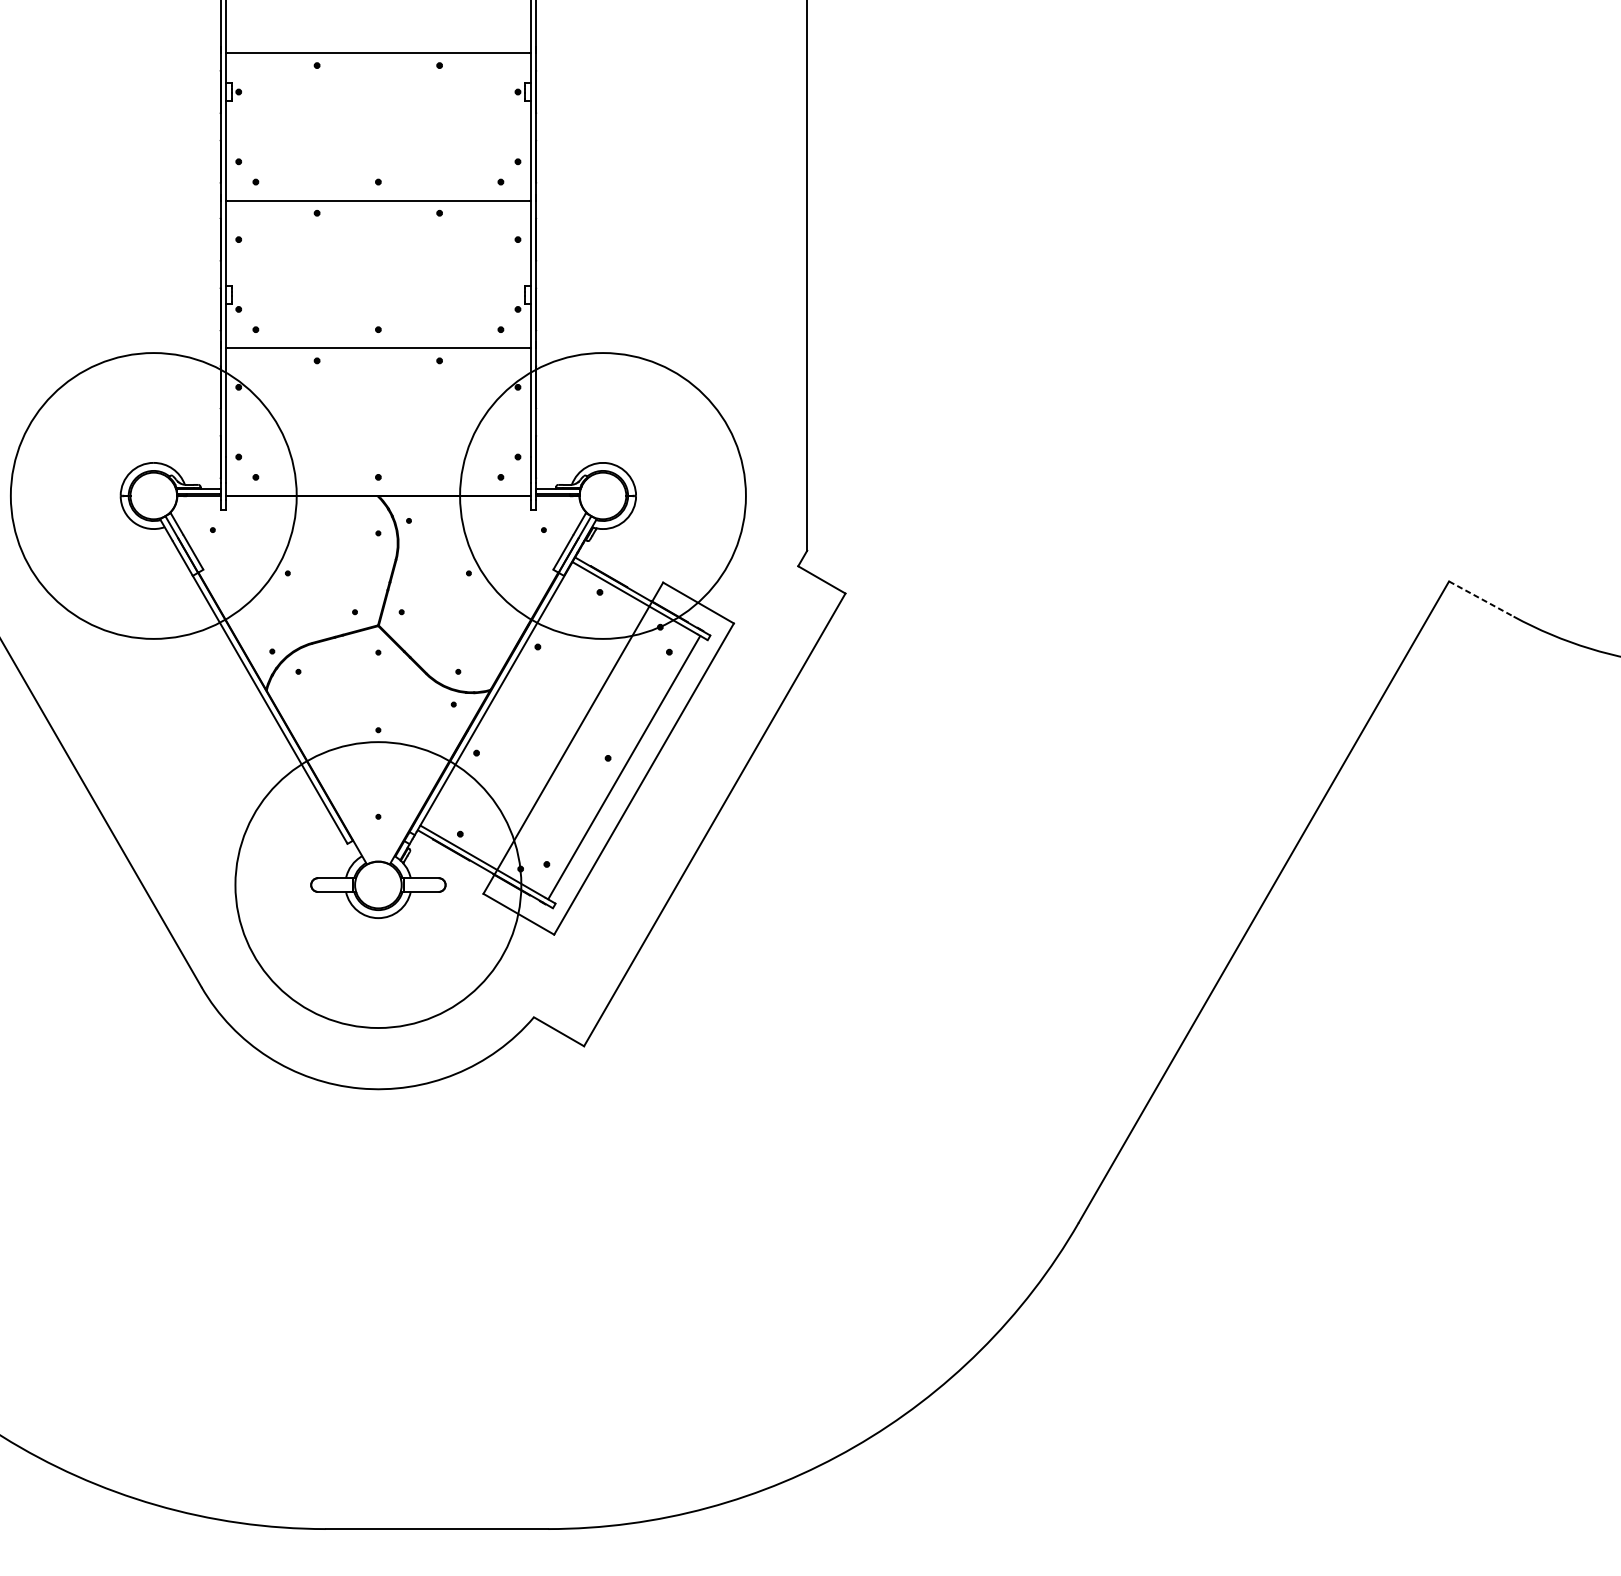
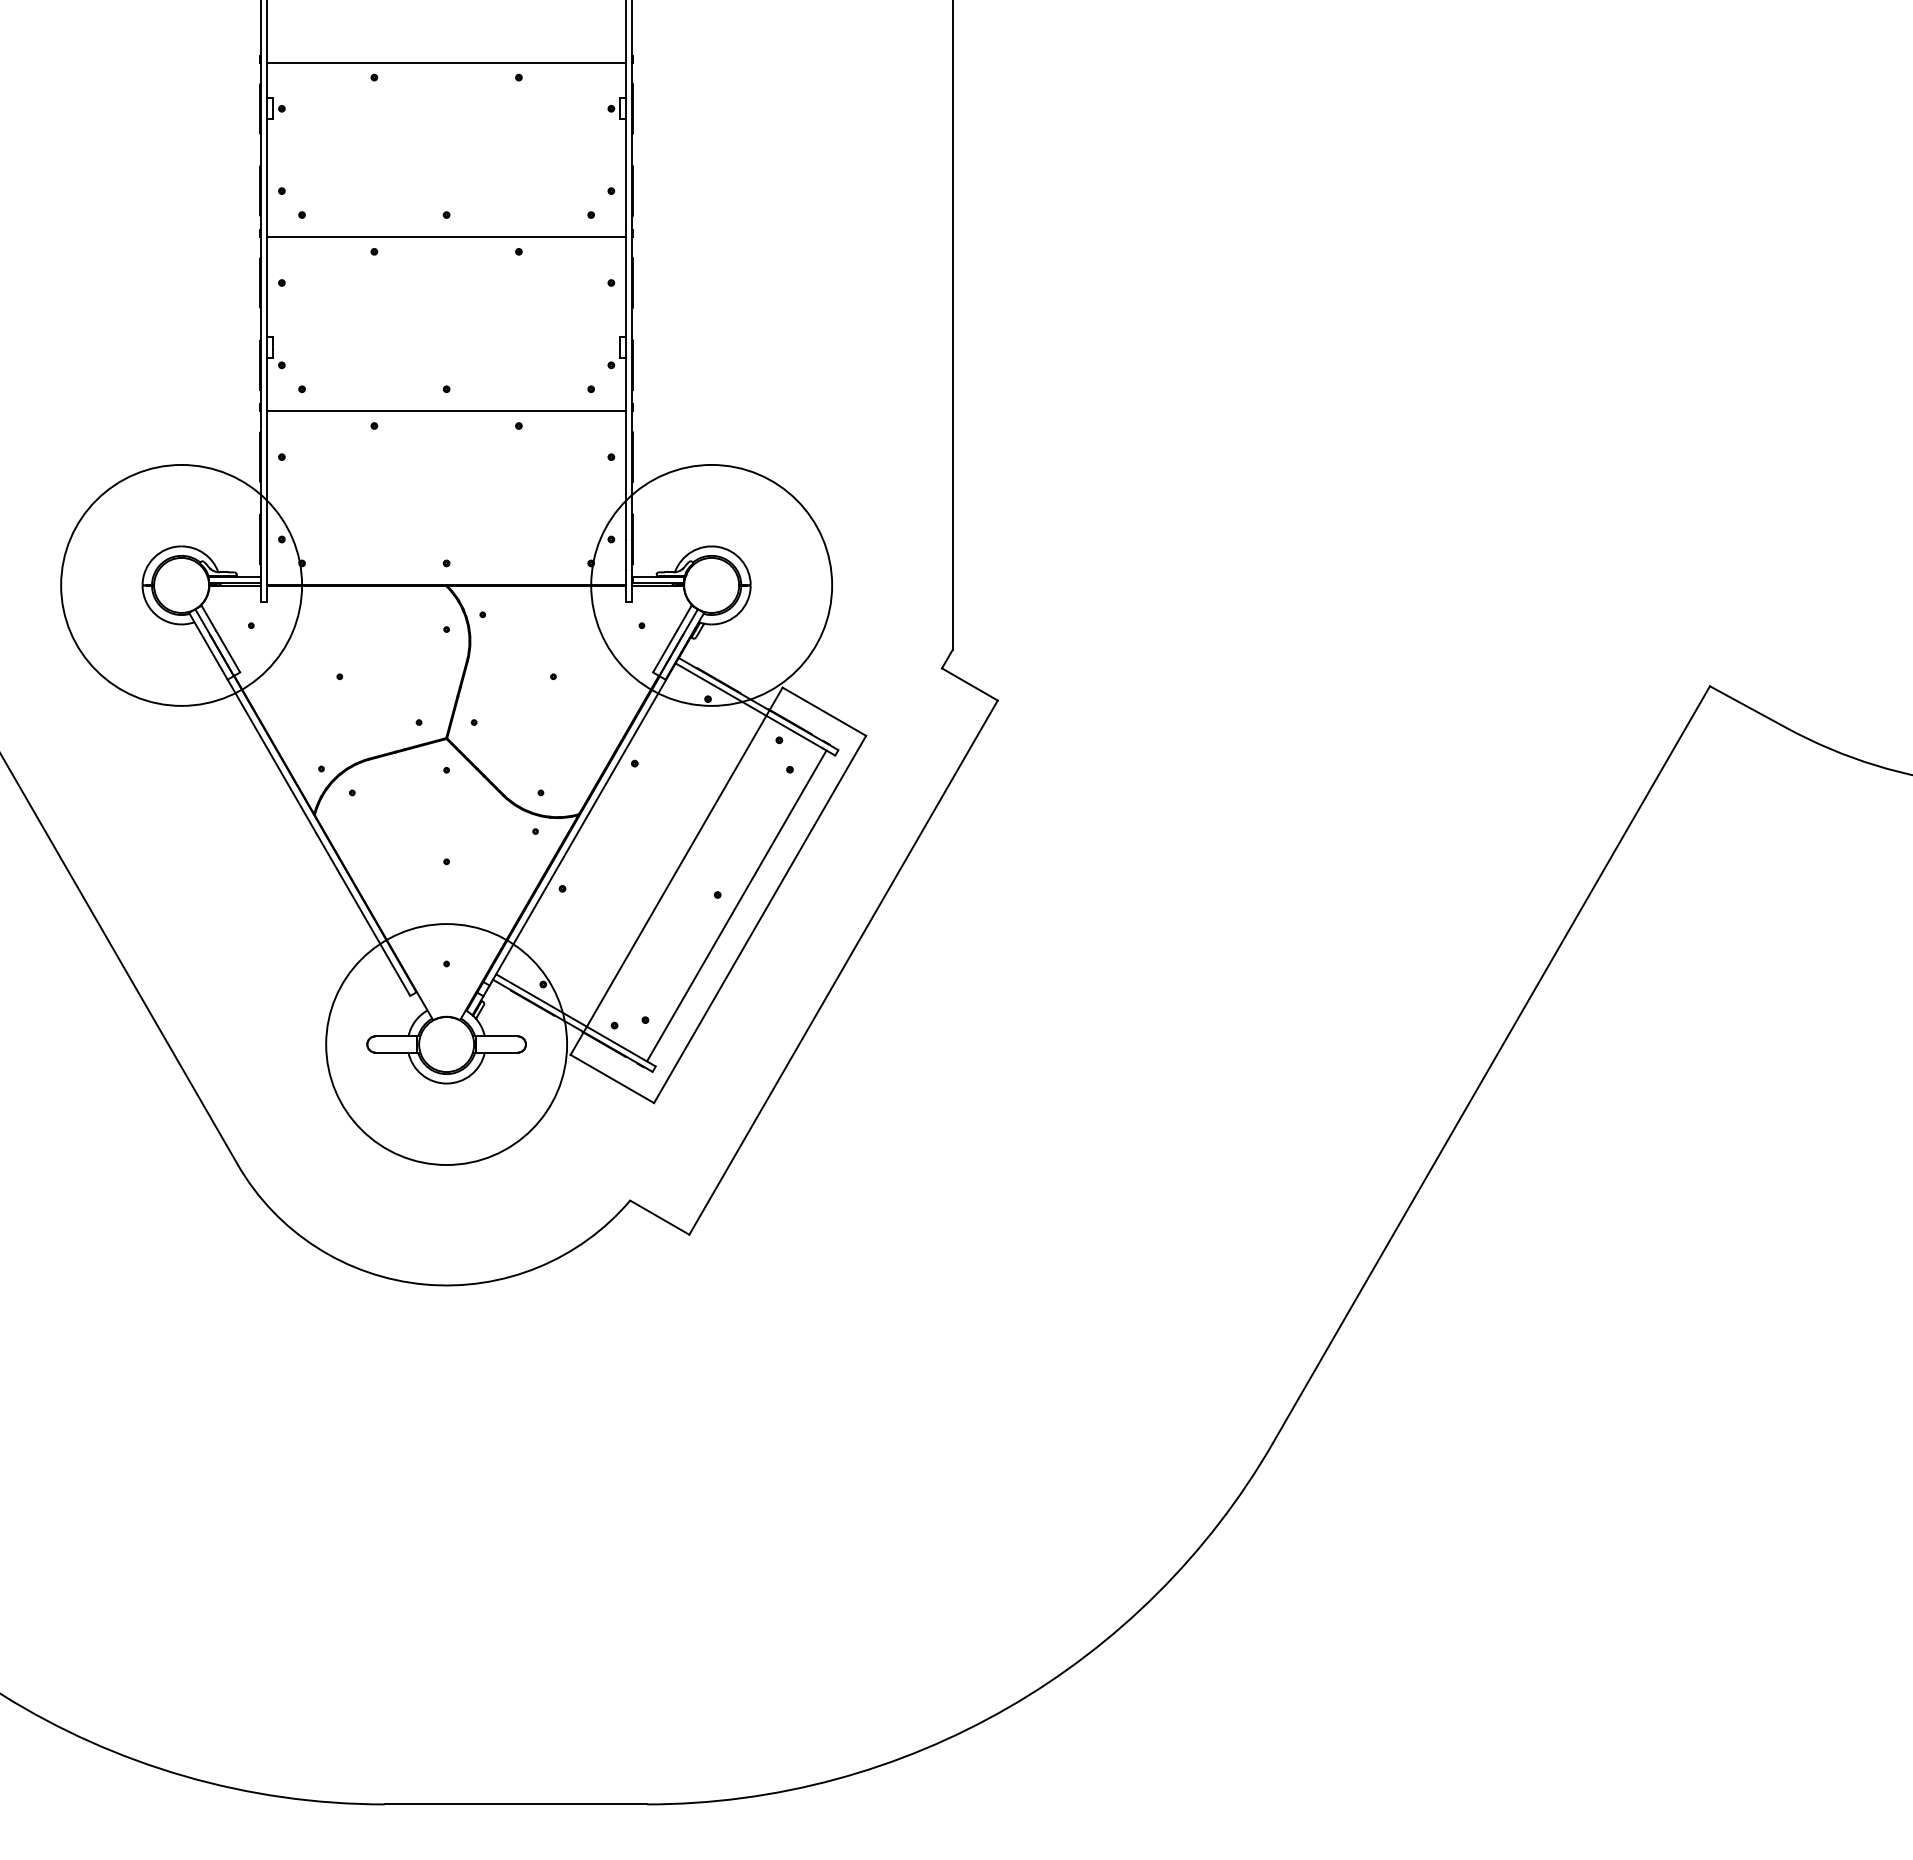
circle: (153, 495) -> (181, 584), size x0.71
circle: (602, 495) -> (711, 584), size x0.71
line: (1481, 599) -> (1748, 707), dashed -> solid
circle: (378, 885) -> (446, 1044), size x0.71

